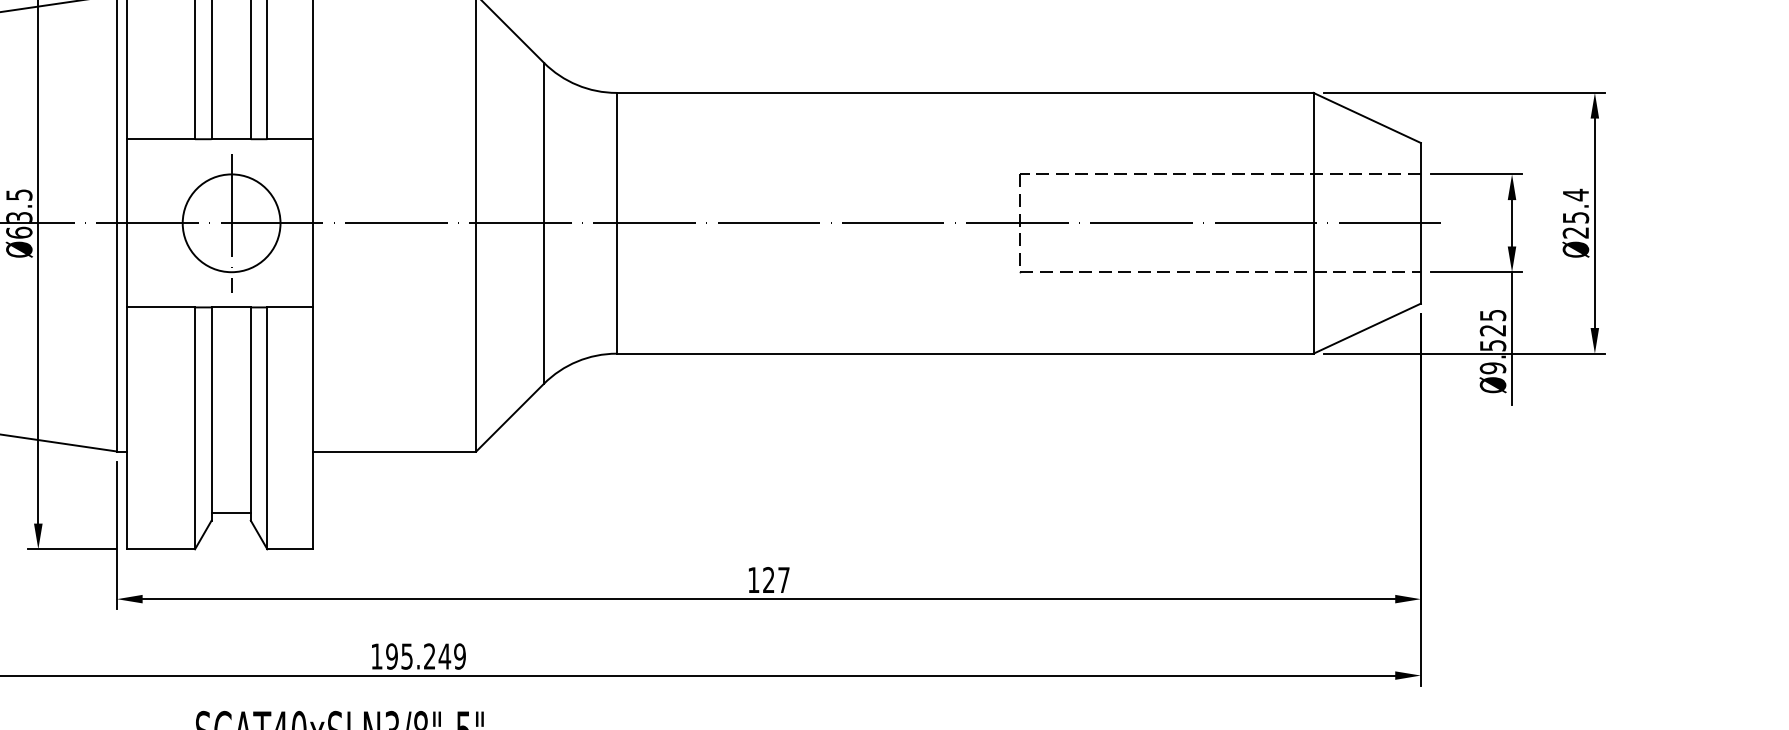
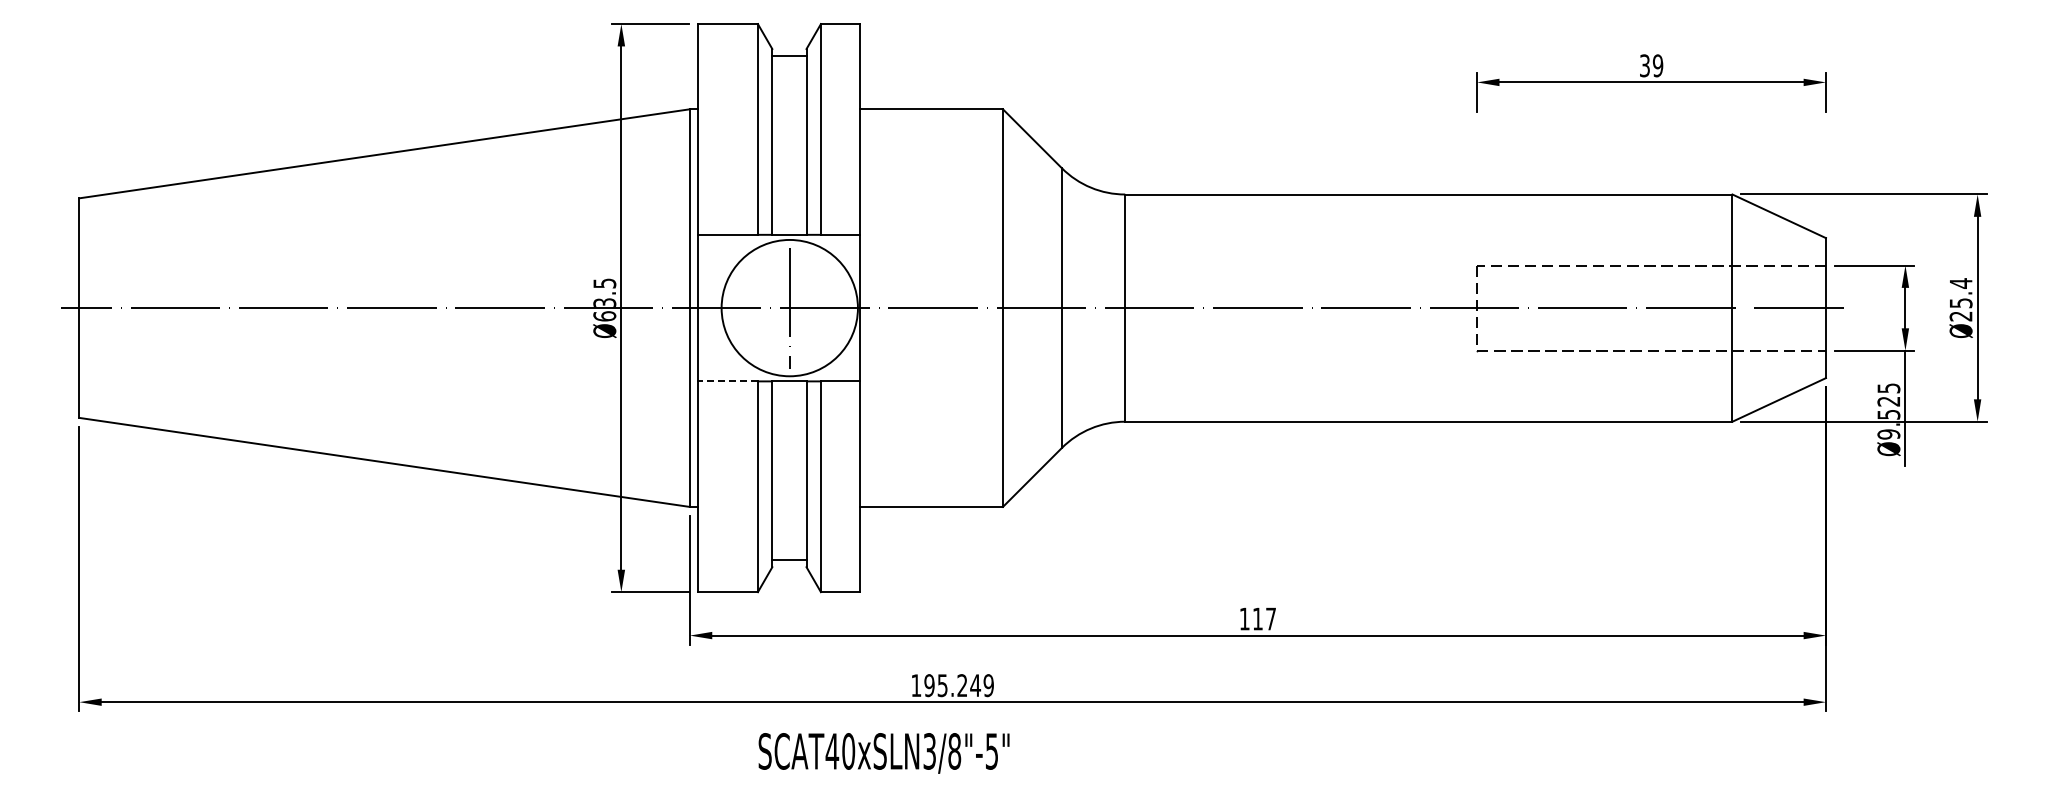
circle: (231, 222) -> (789, 307), size x1.6
line: (161, 307) -> (728, 381), solid -> dashed
text: (768, 579) -> (1257, 618), 127 -> 117

